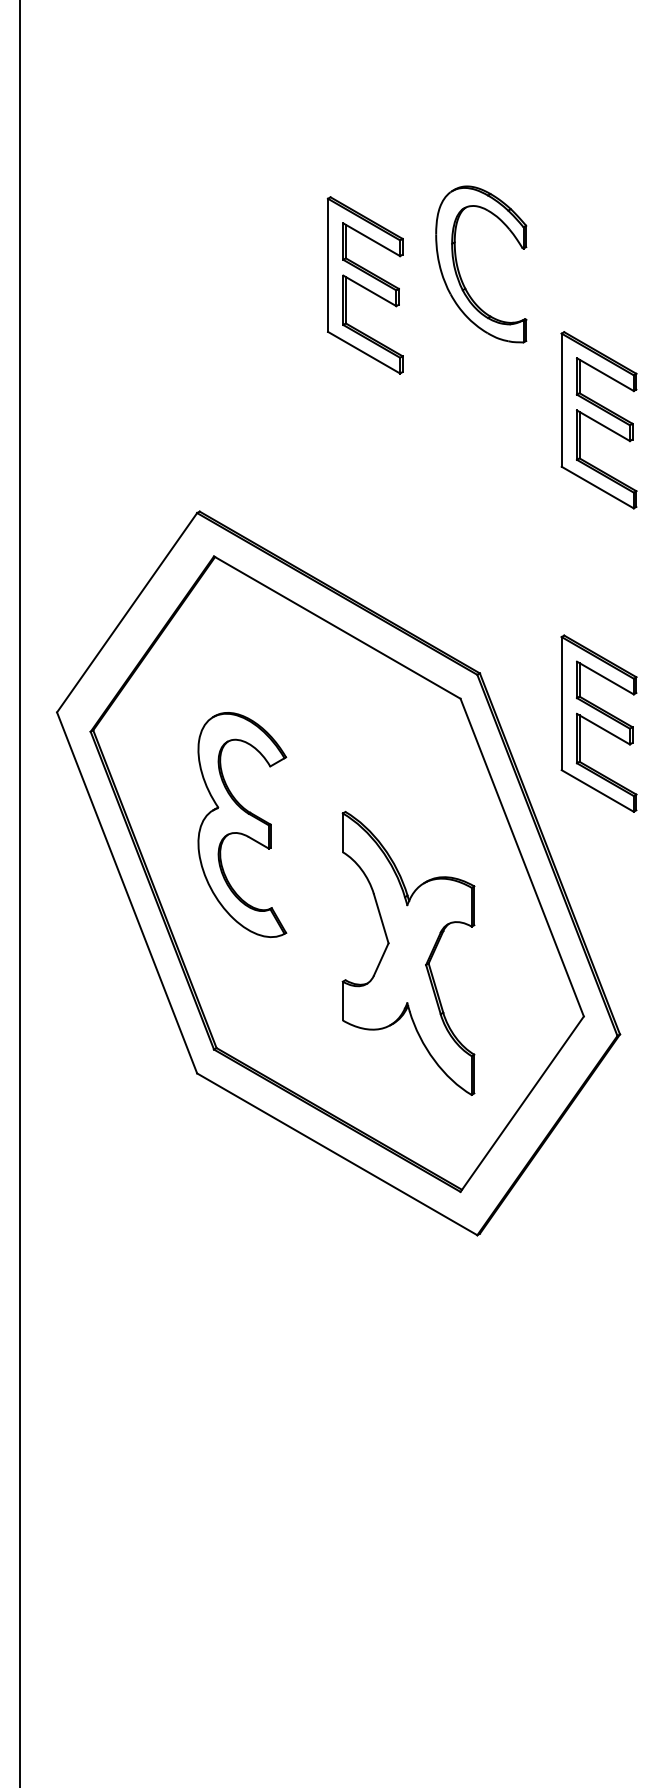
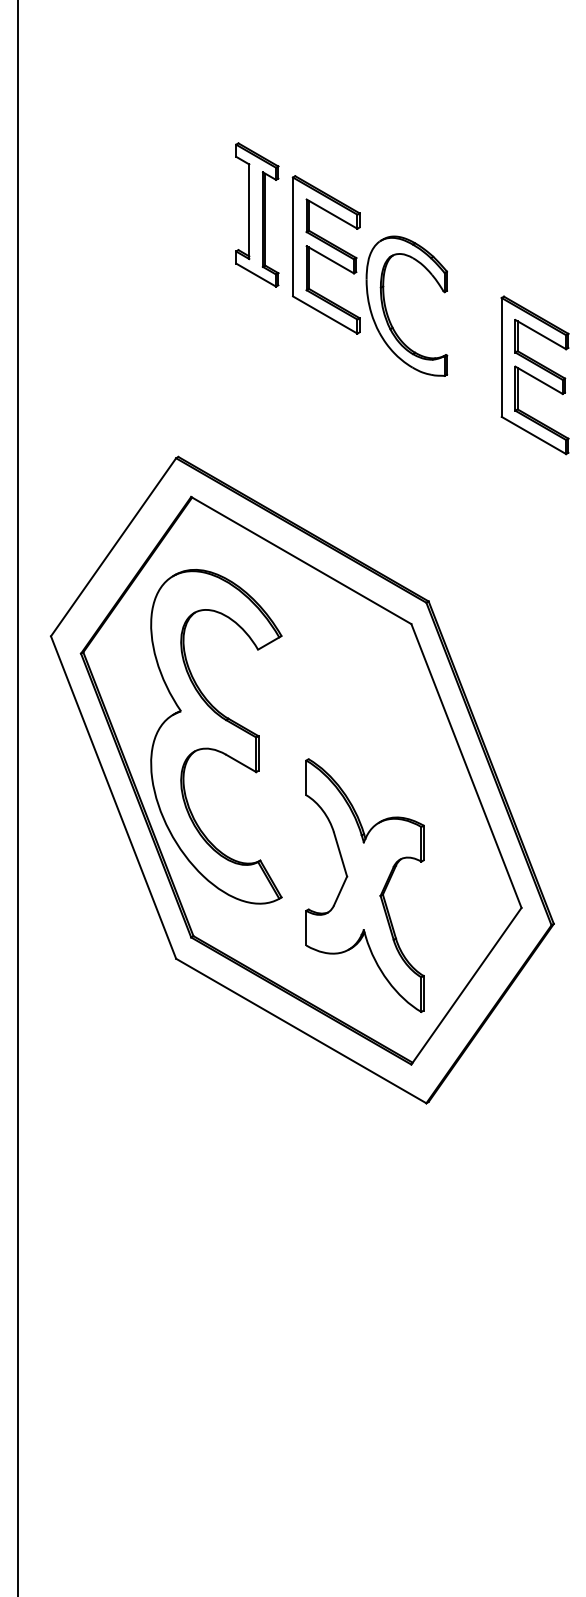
part: (288, 240) -> (257, 214), added
part: (459, 270) -> (387, 311), moved
part: (598, 723) -> (534, 646), removed
part: (242, 824) -> (216, 736), size x1.67
part: (408, 953) -> (364, 885), moved

